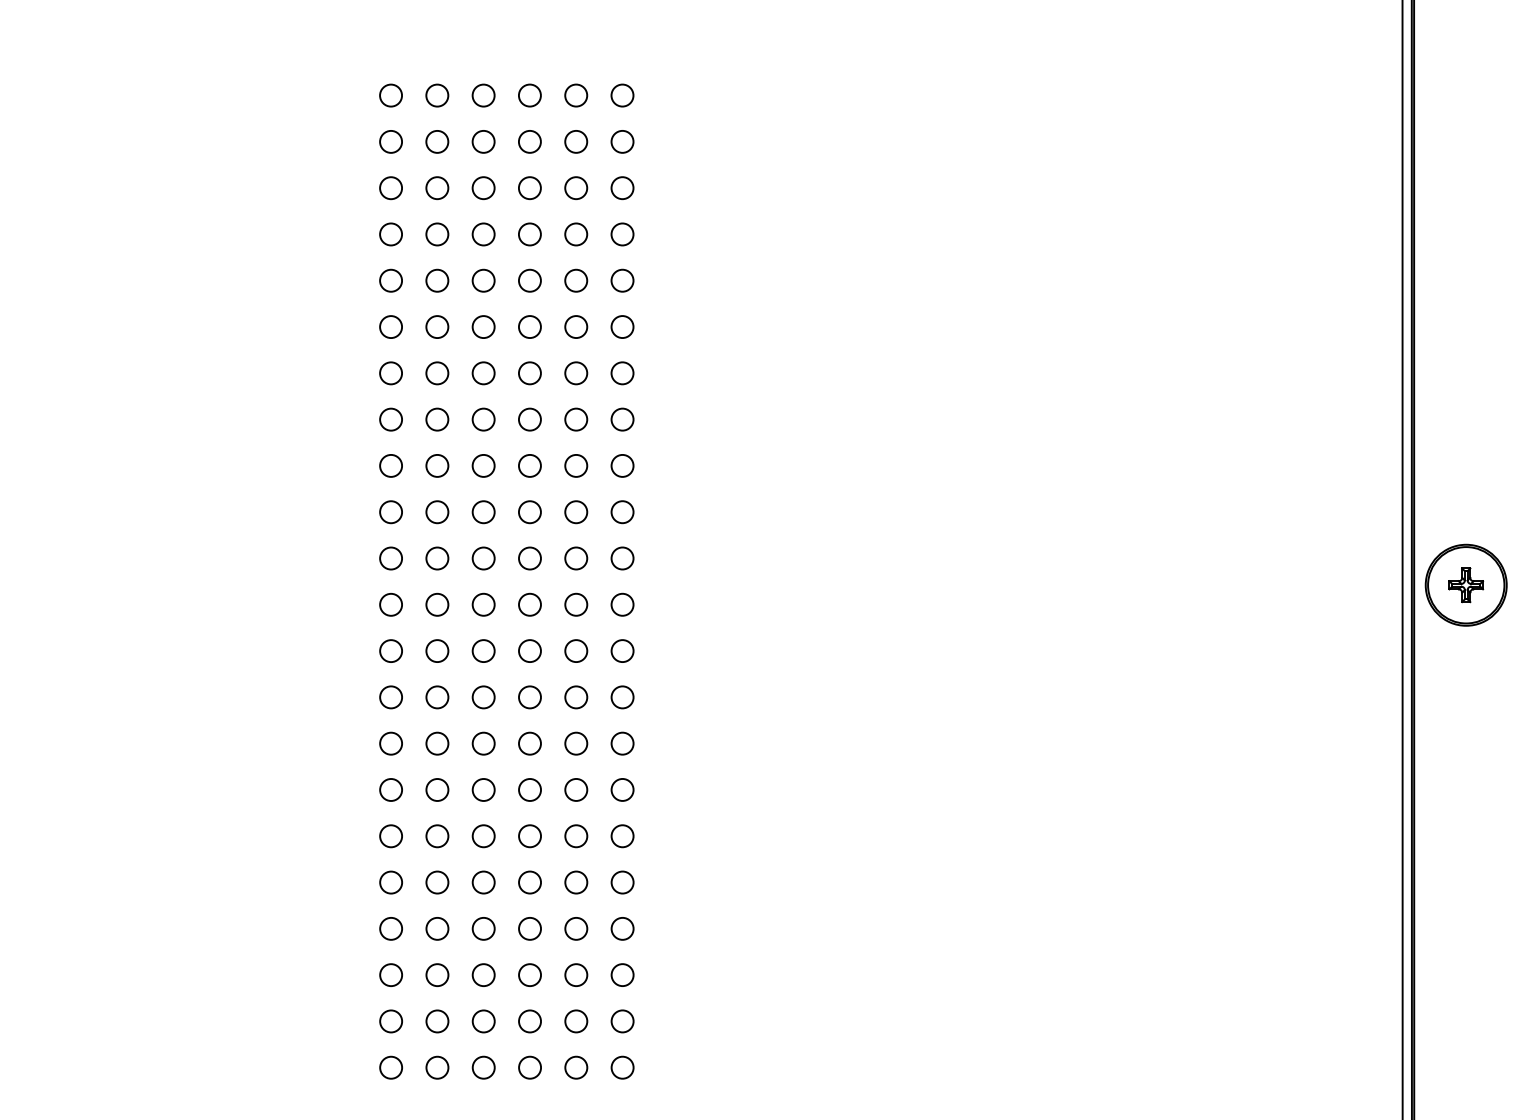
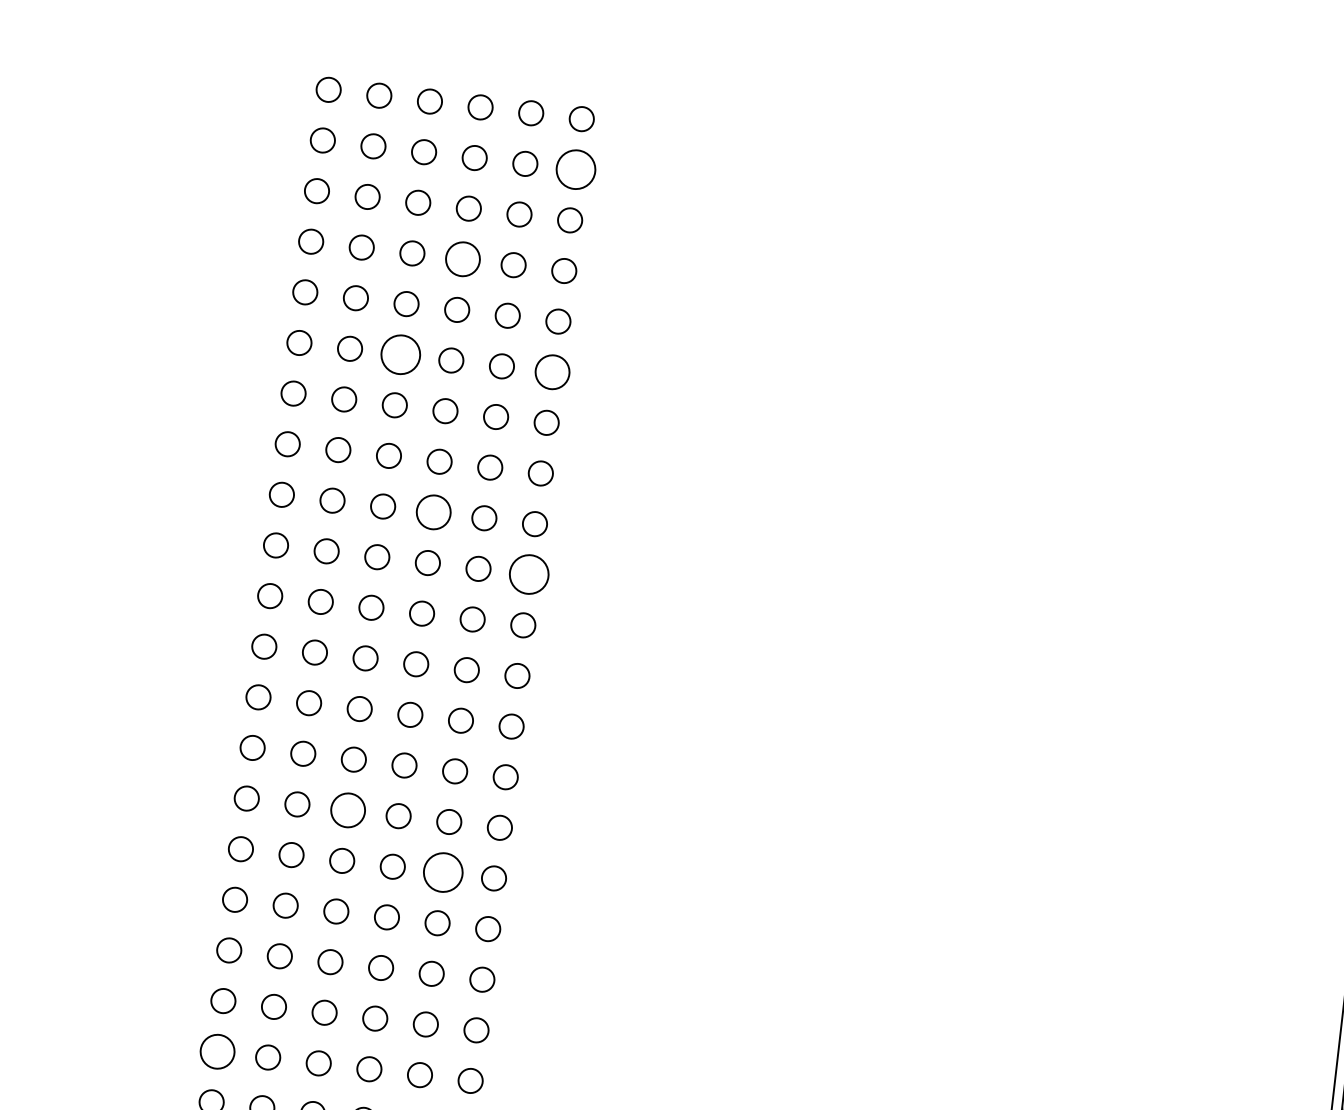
circle: (622, 141) -> (575, 169), size x1.6
circle: (529, 234) -> (462, 259), size x1.4
circle: (483, 326) -> (400, 354), size x1.6
circle: (622, 326) -> (552, 371), size x1.4
circle: (529, 465) -> (433, 511), size x1.4
circle: (622, 512) -> (529, 575), size x1.6
circle: (483, 743) -> (347, 810), size x1.4
circle: (576, 789) -> (443, 872), size x1.6
circle: (390, 974) -> (216, 1050), size x1.4

